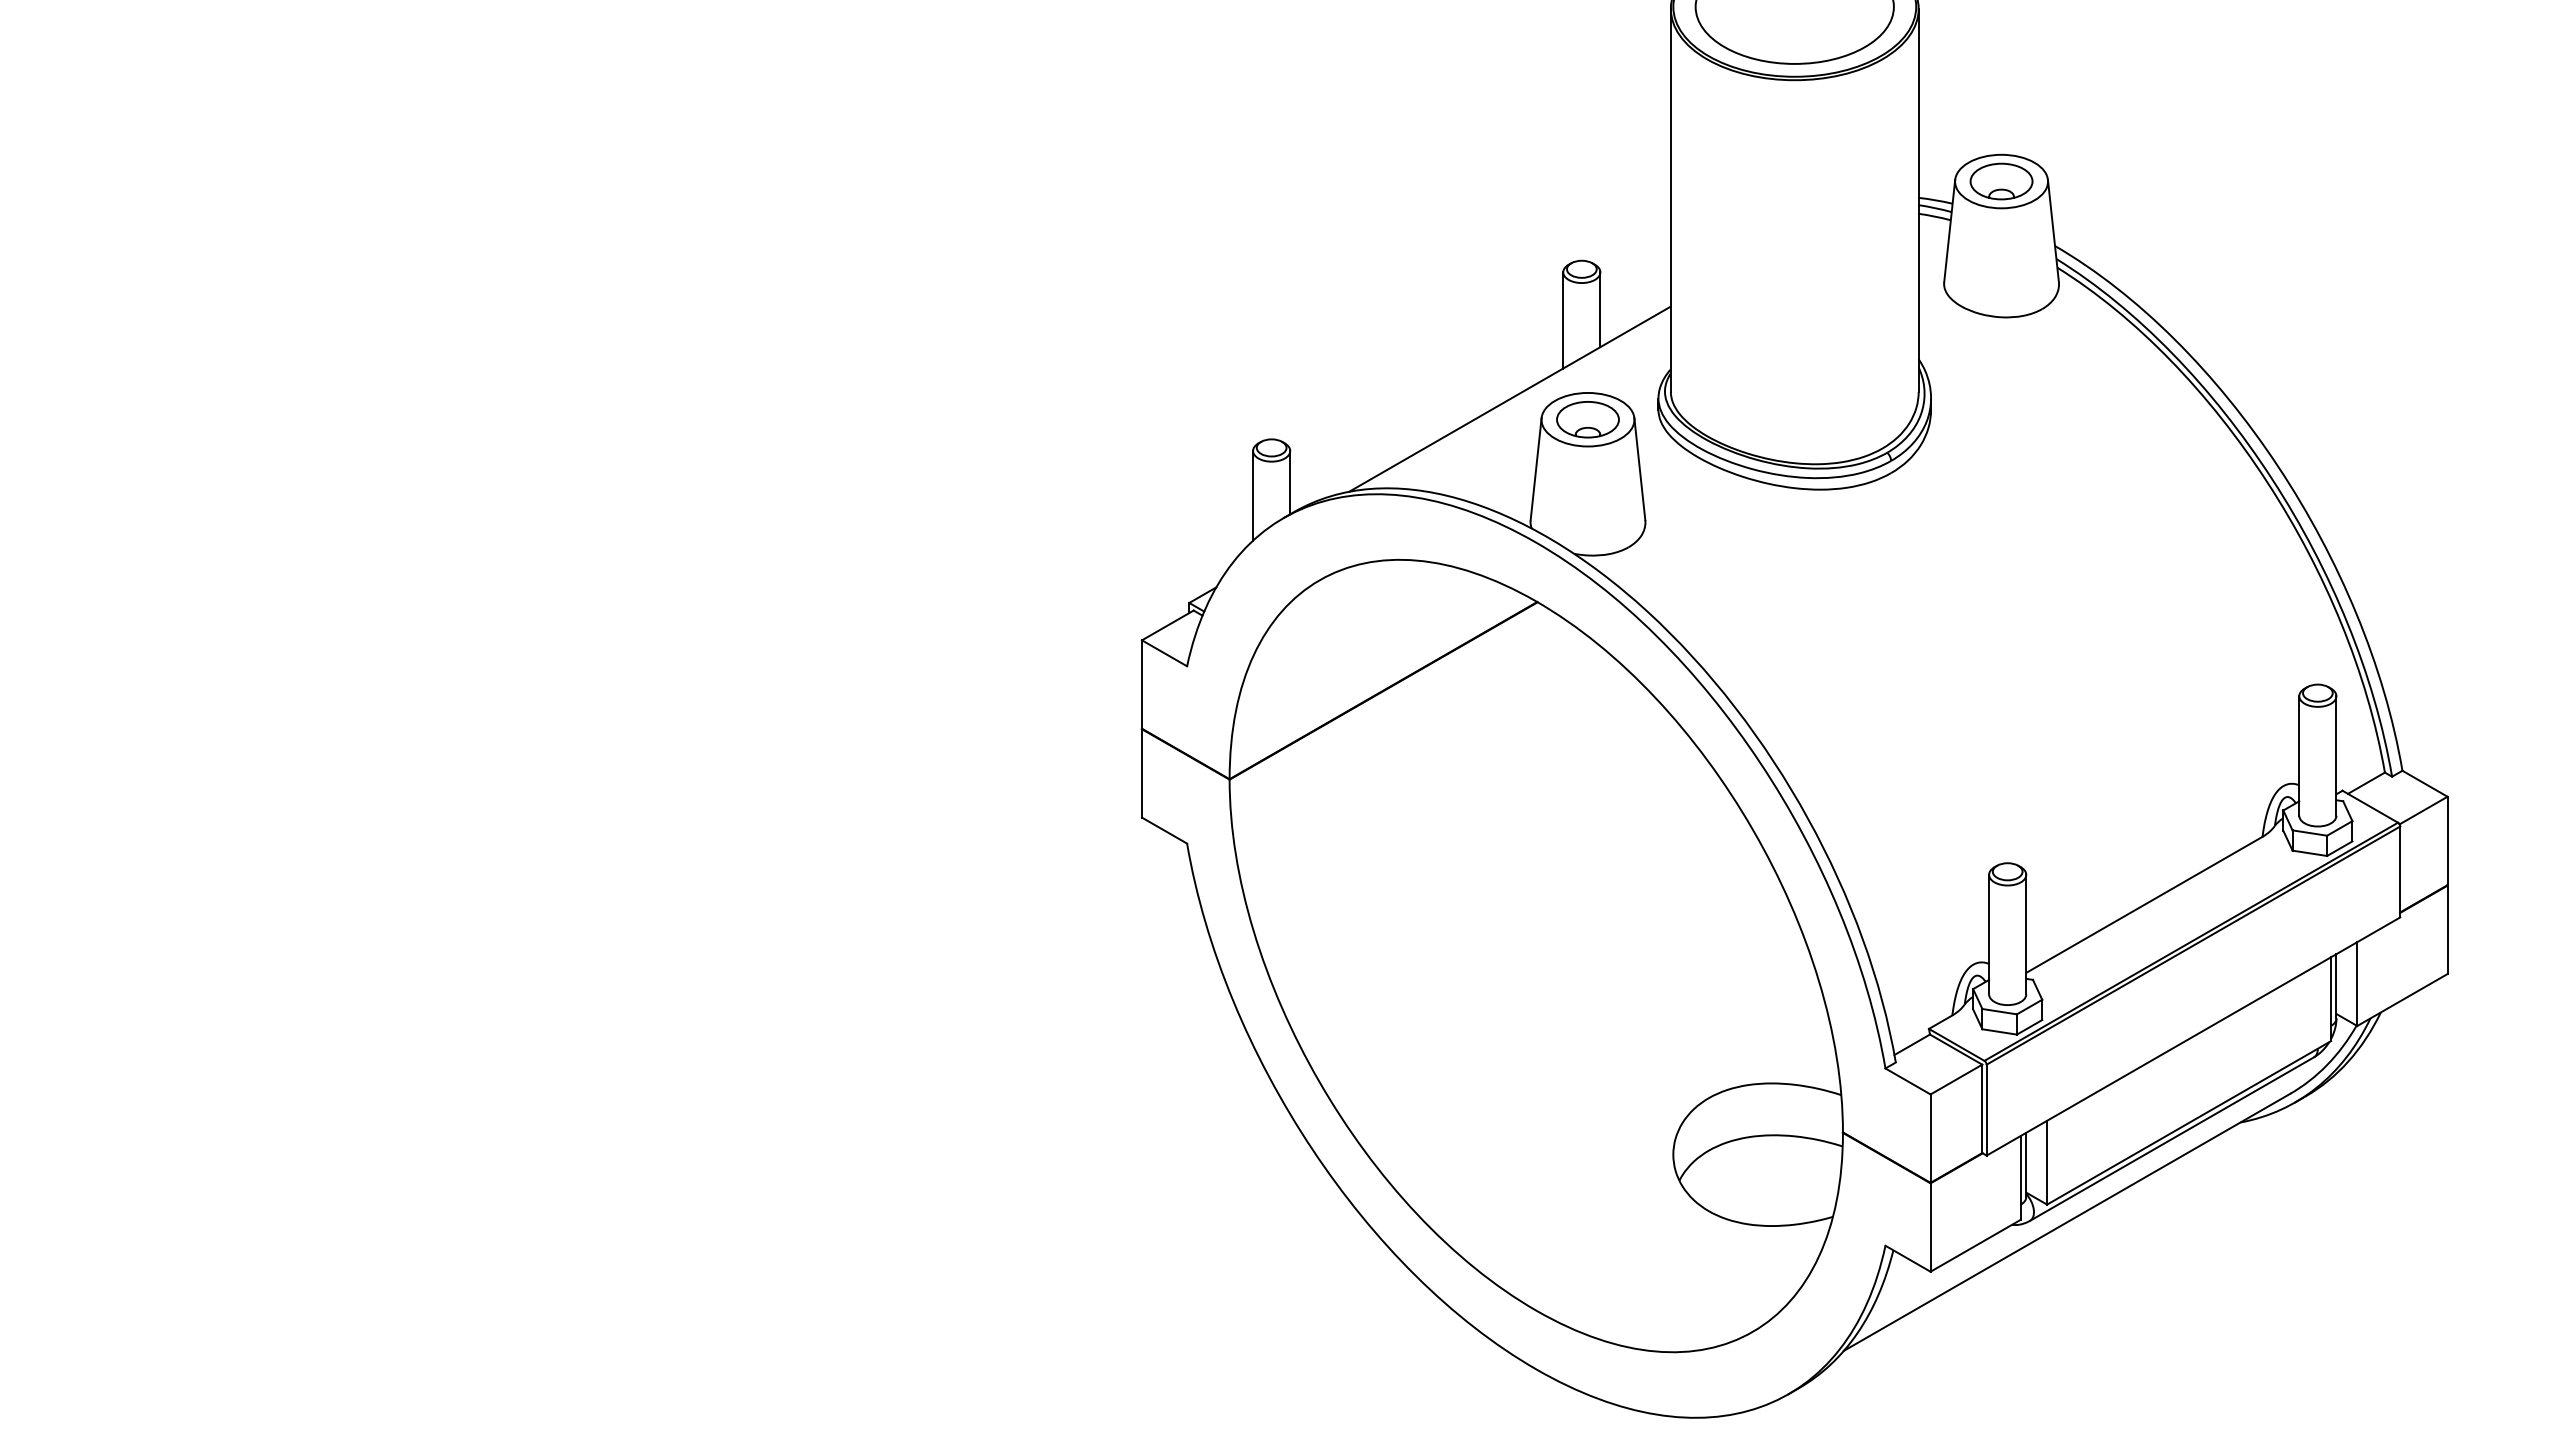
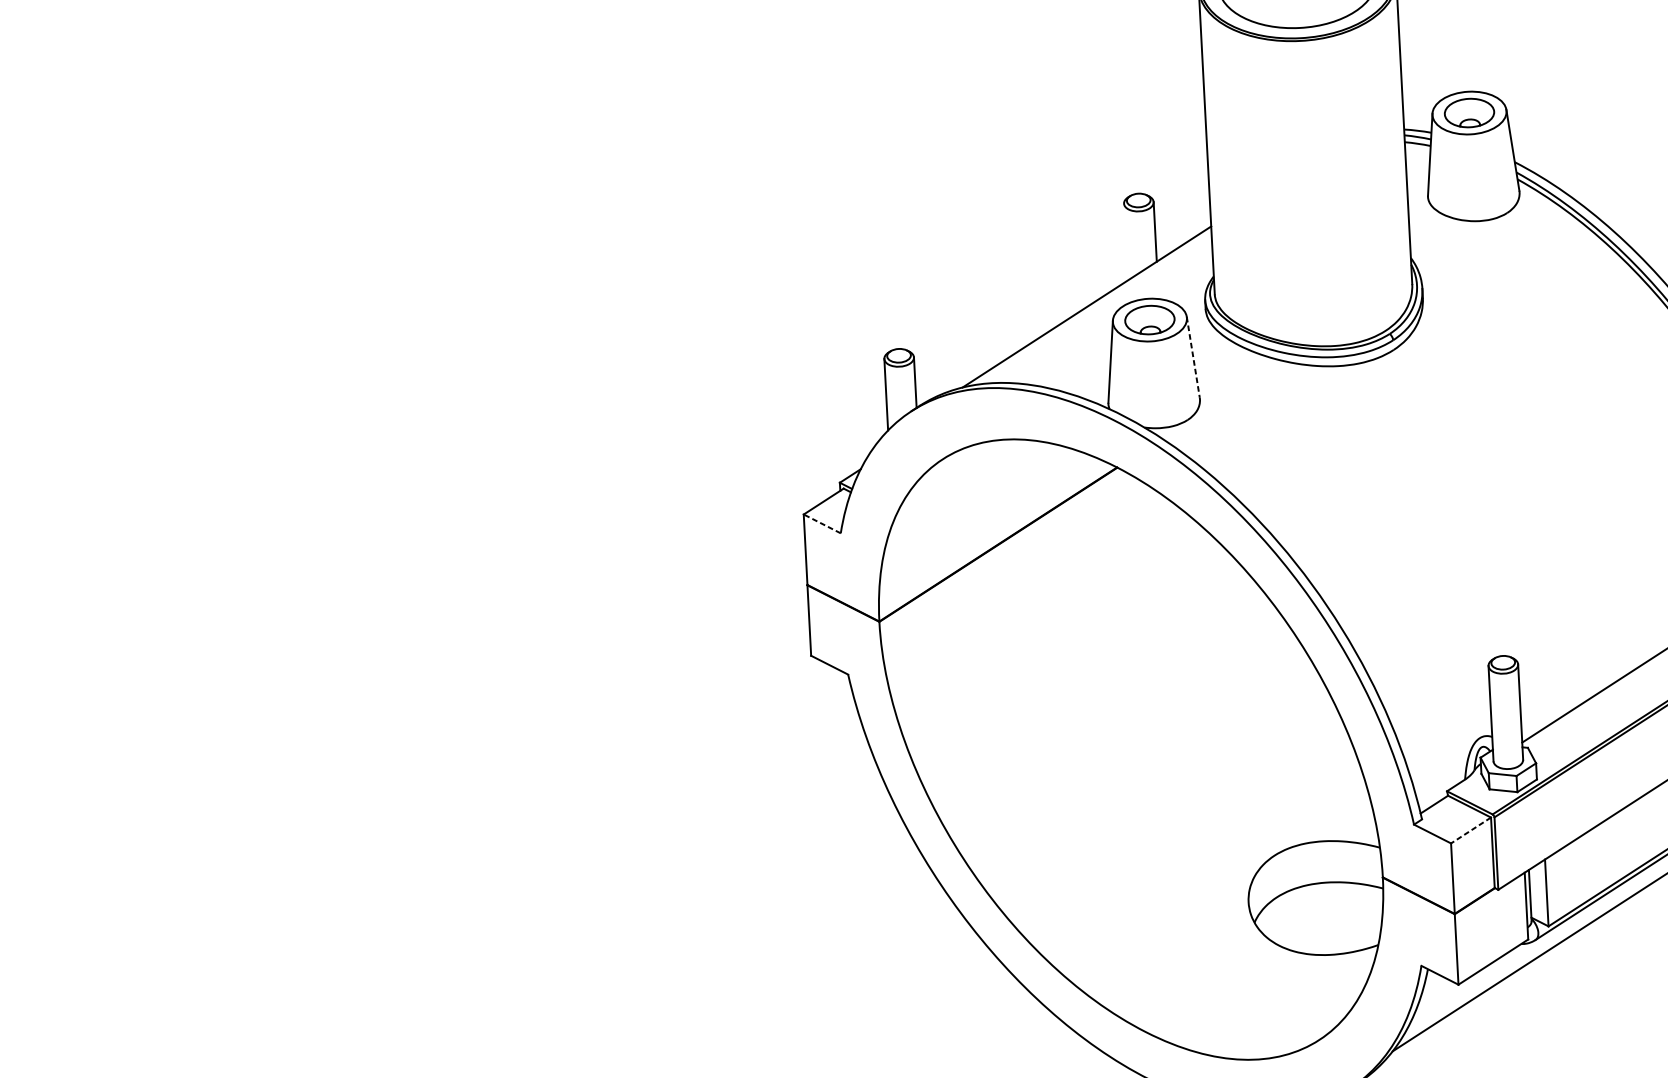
line: (1563, 320) -> (1126, 242), removed
line: (1639, 469) -> (1193, 357), solid -> dashed
line: (1164, 653) -> (822, 524), solid -> dashed
line: (1956, 1079) -> (1471, 830), solid -> dashed

